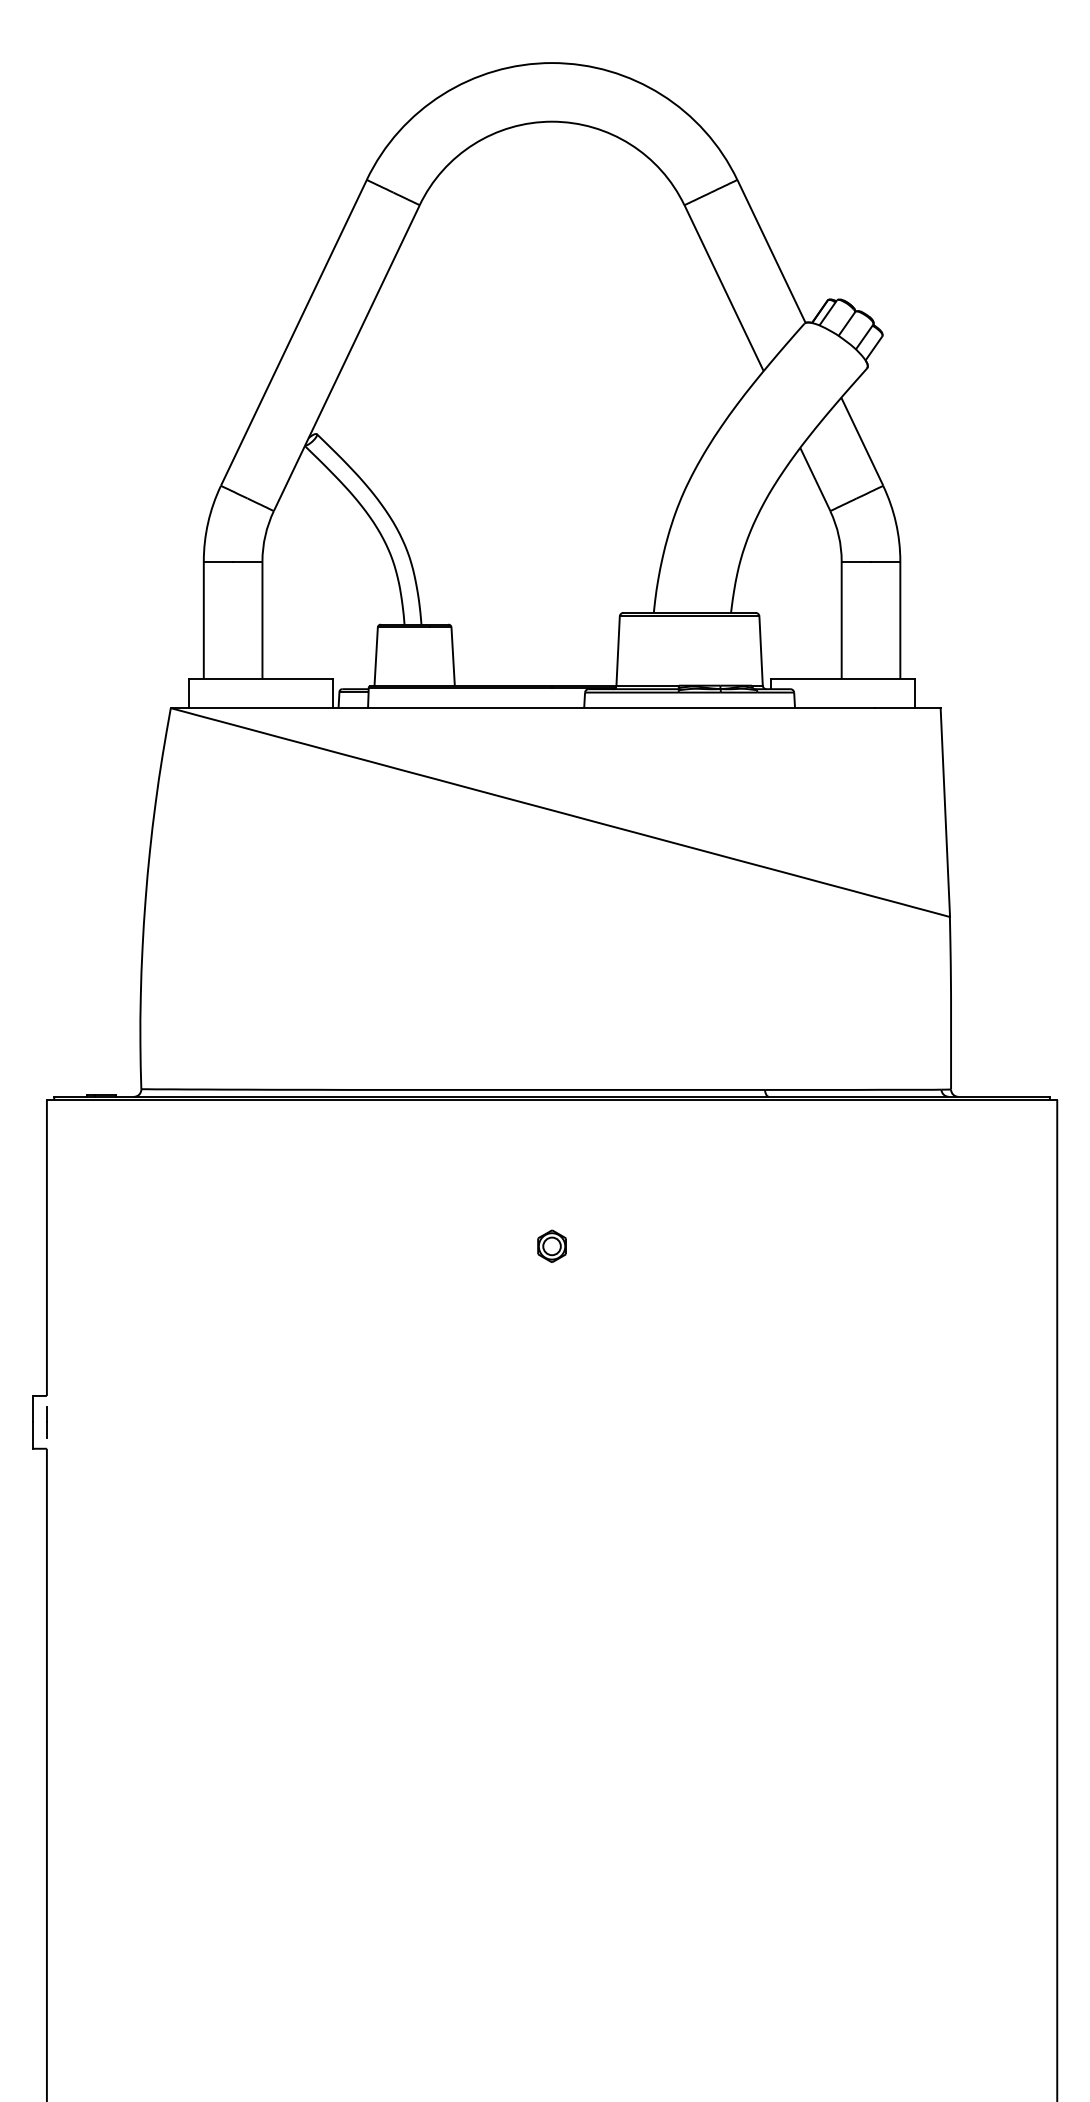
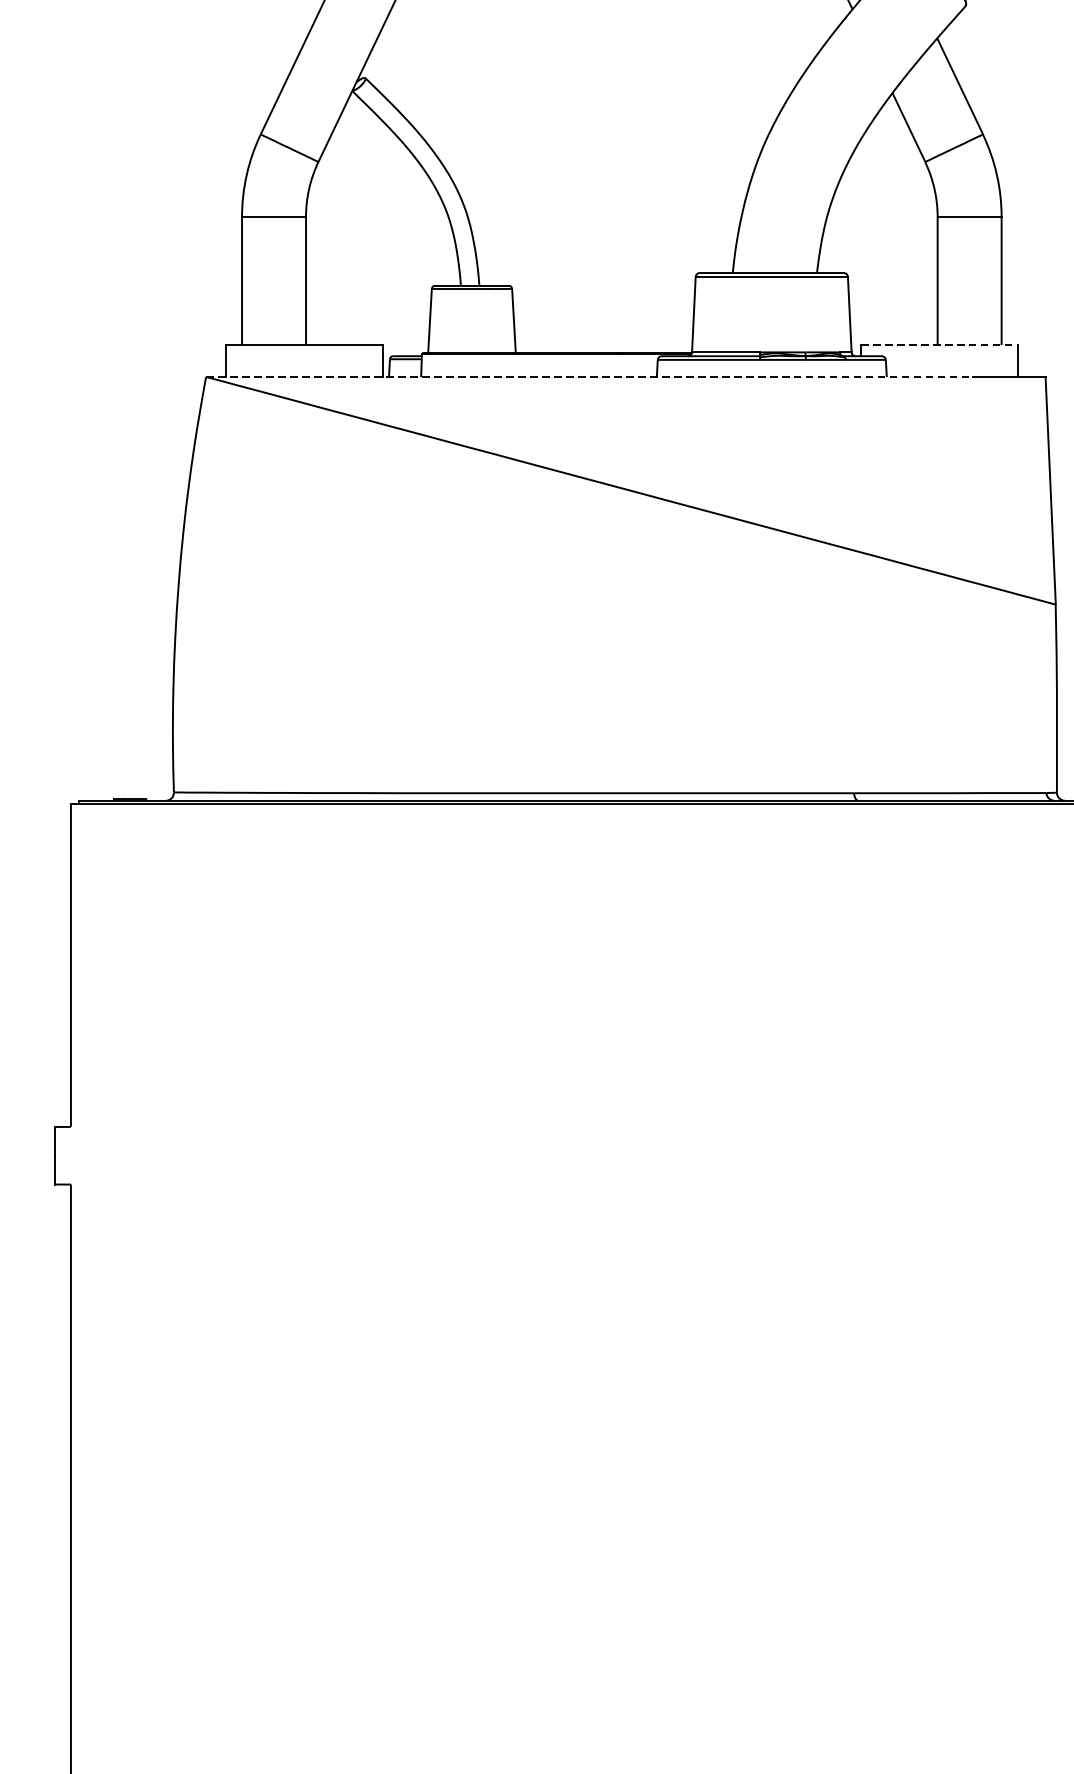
line: (843, 678) -> (939, 344), solid -> dashed
line: (522, 708) -> (589, 377), solid -> dashed
part: (551, 1245) -> (621, 962), removed
line: (46, 1422) -> (70, 1155), removed

